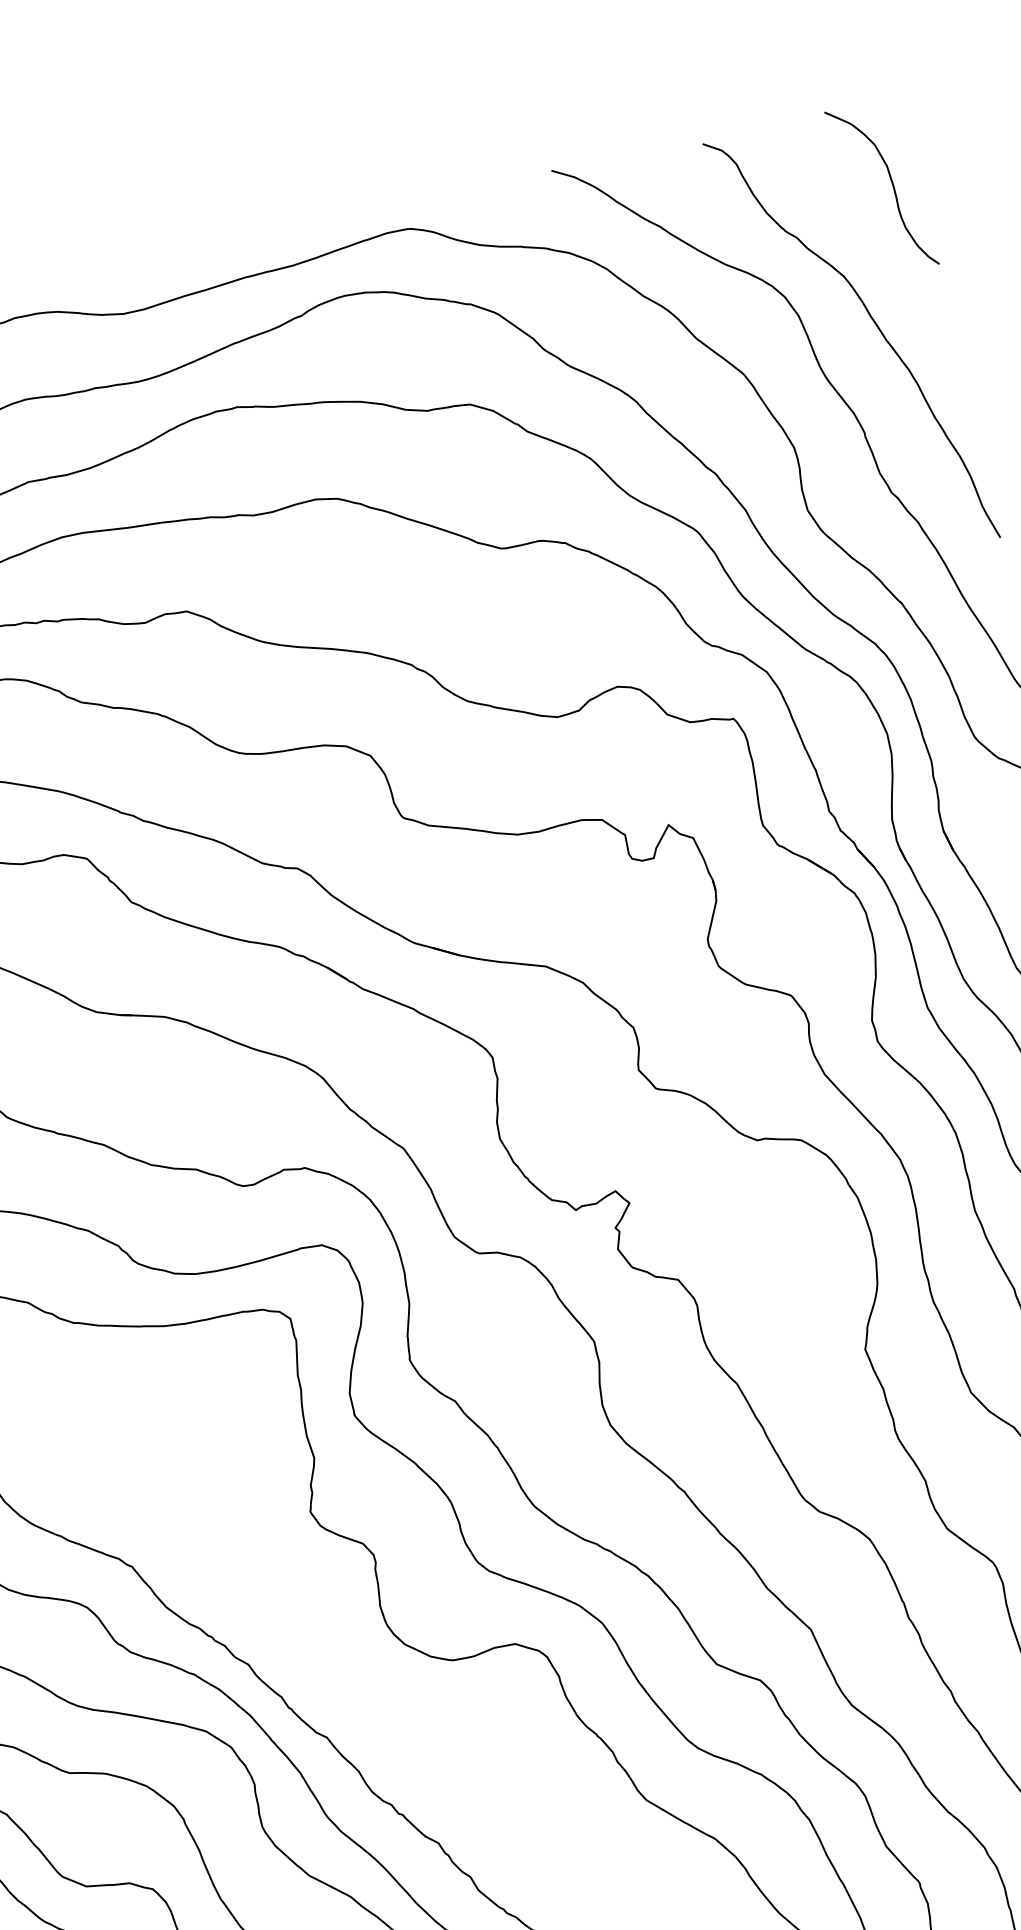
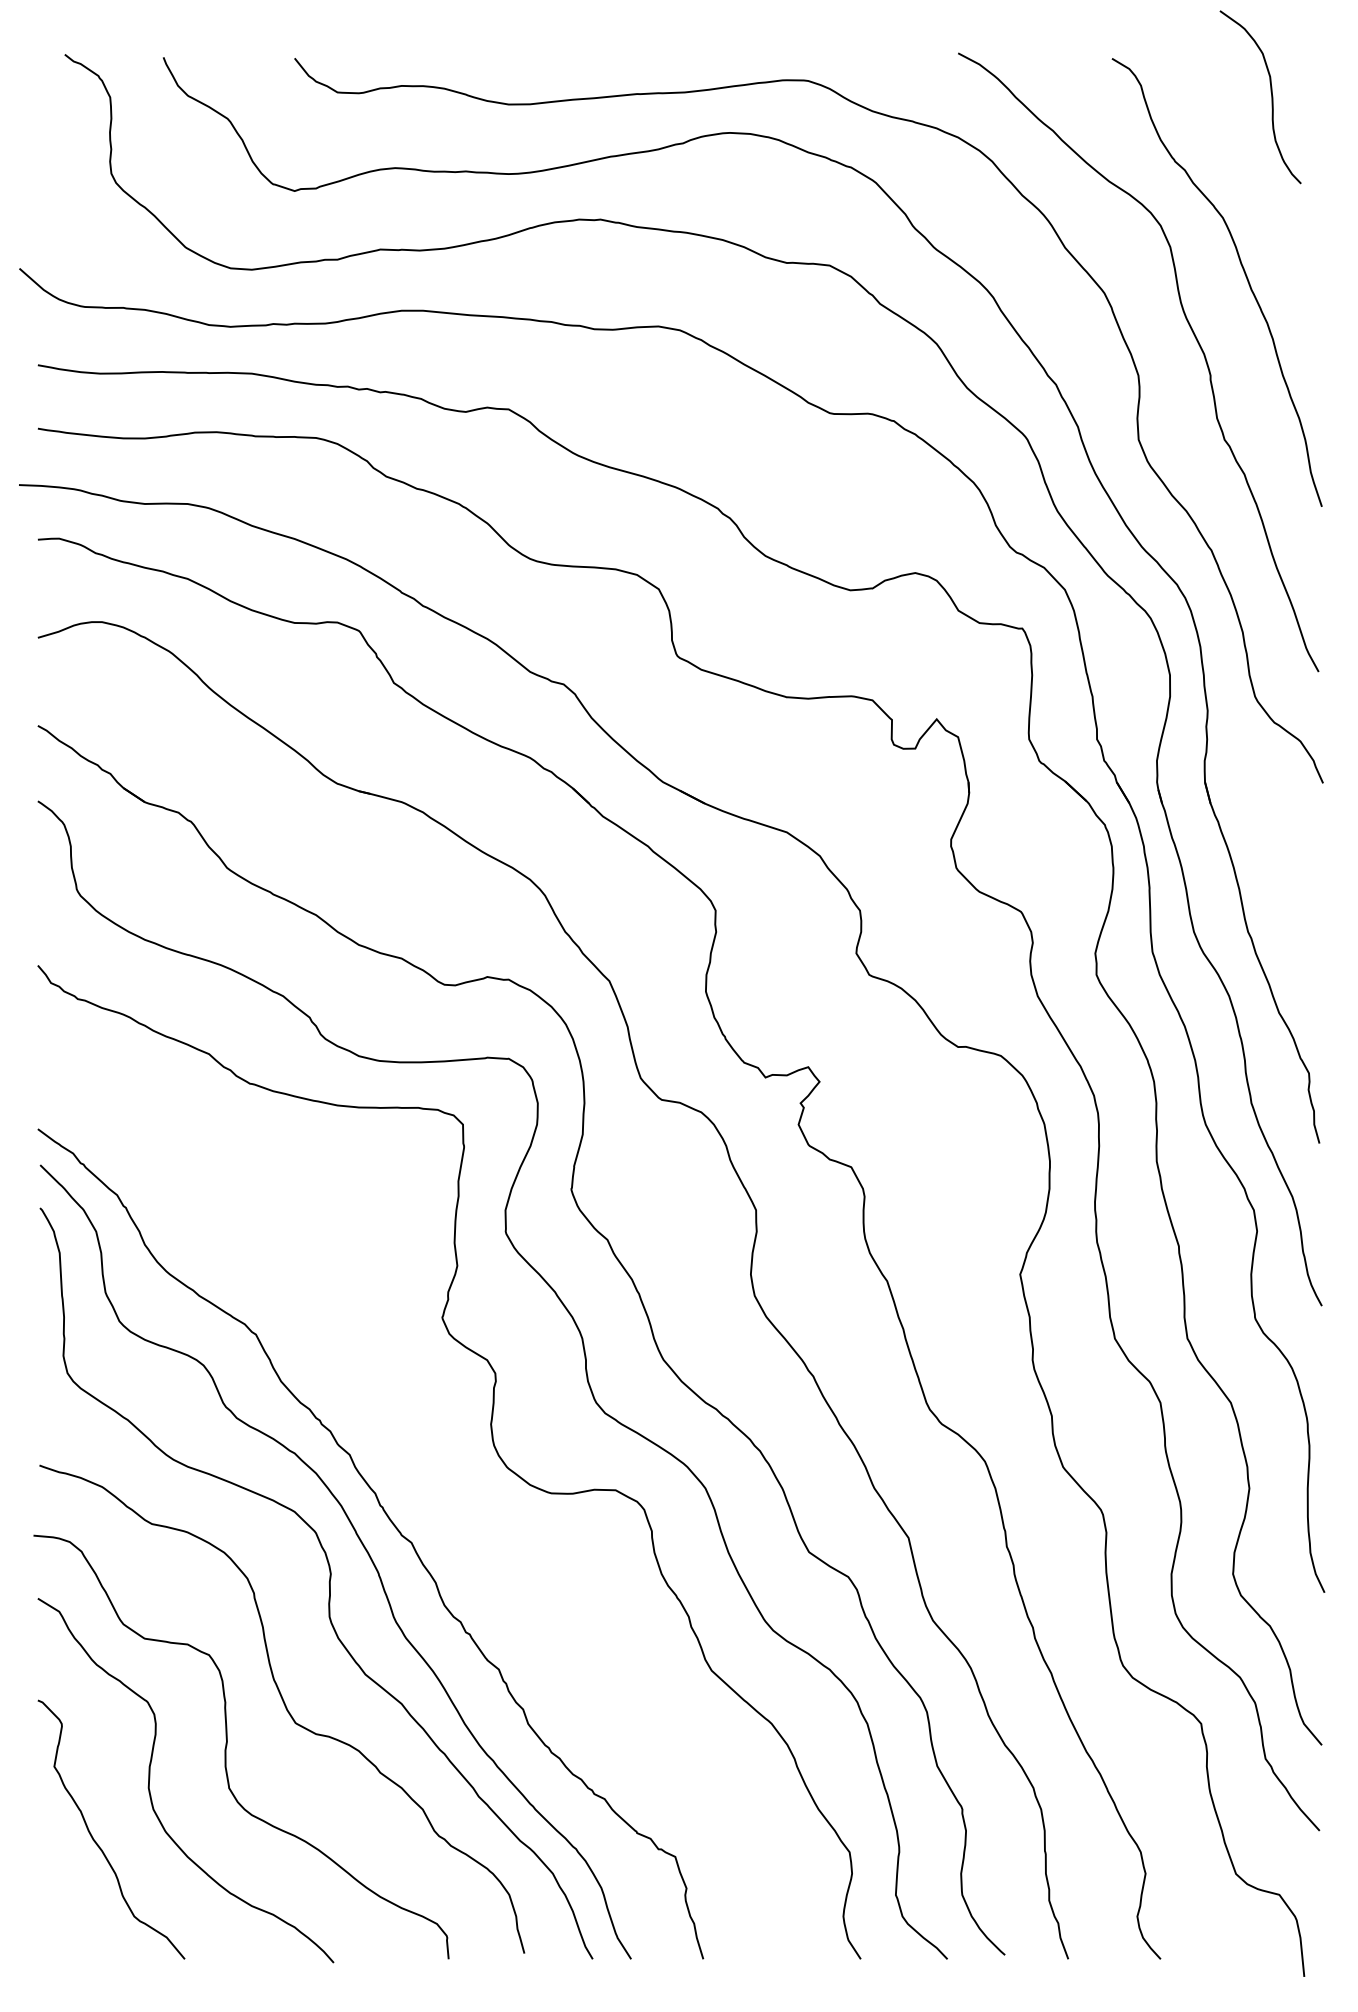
curve: (892, 186) -> (1271, 97), moved

